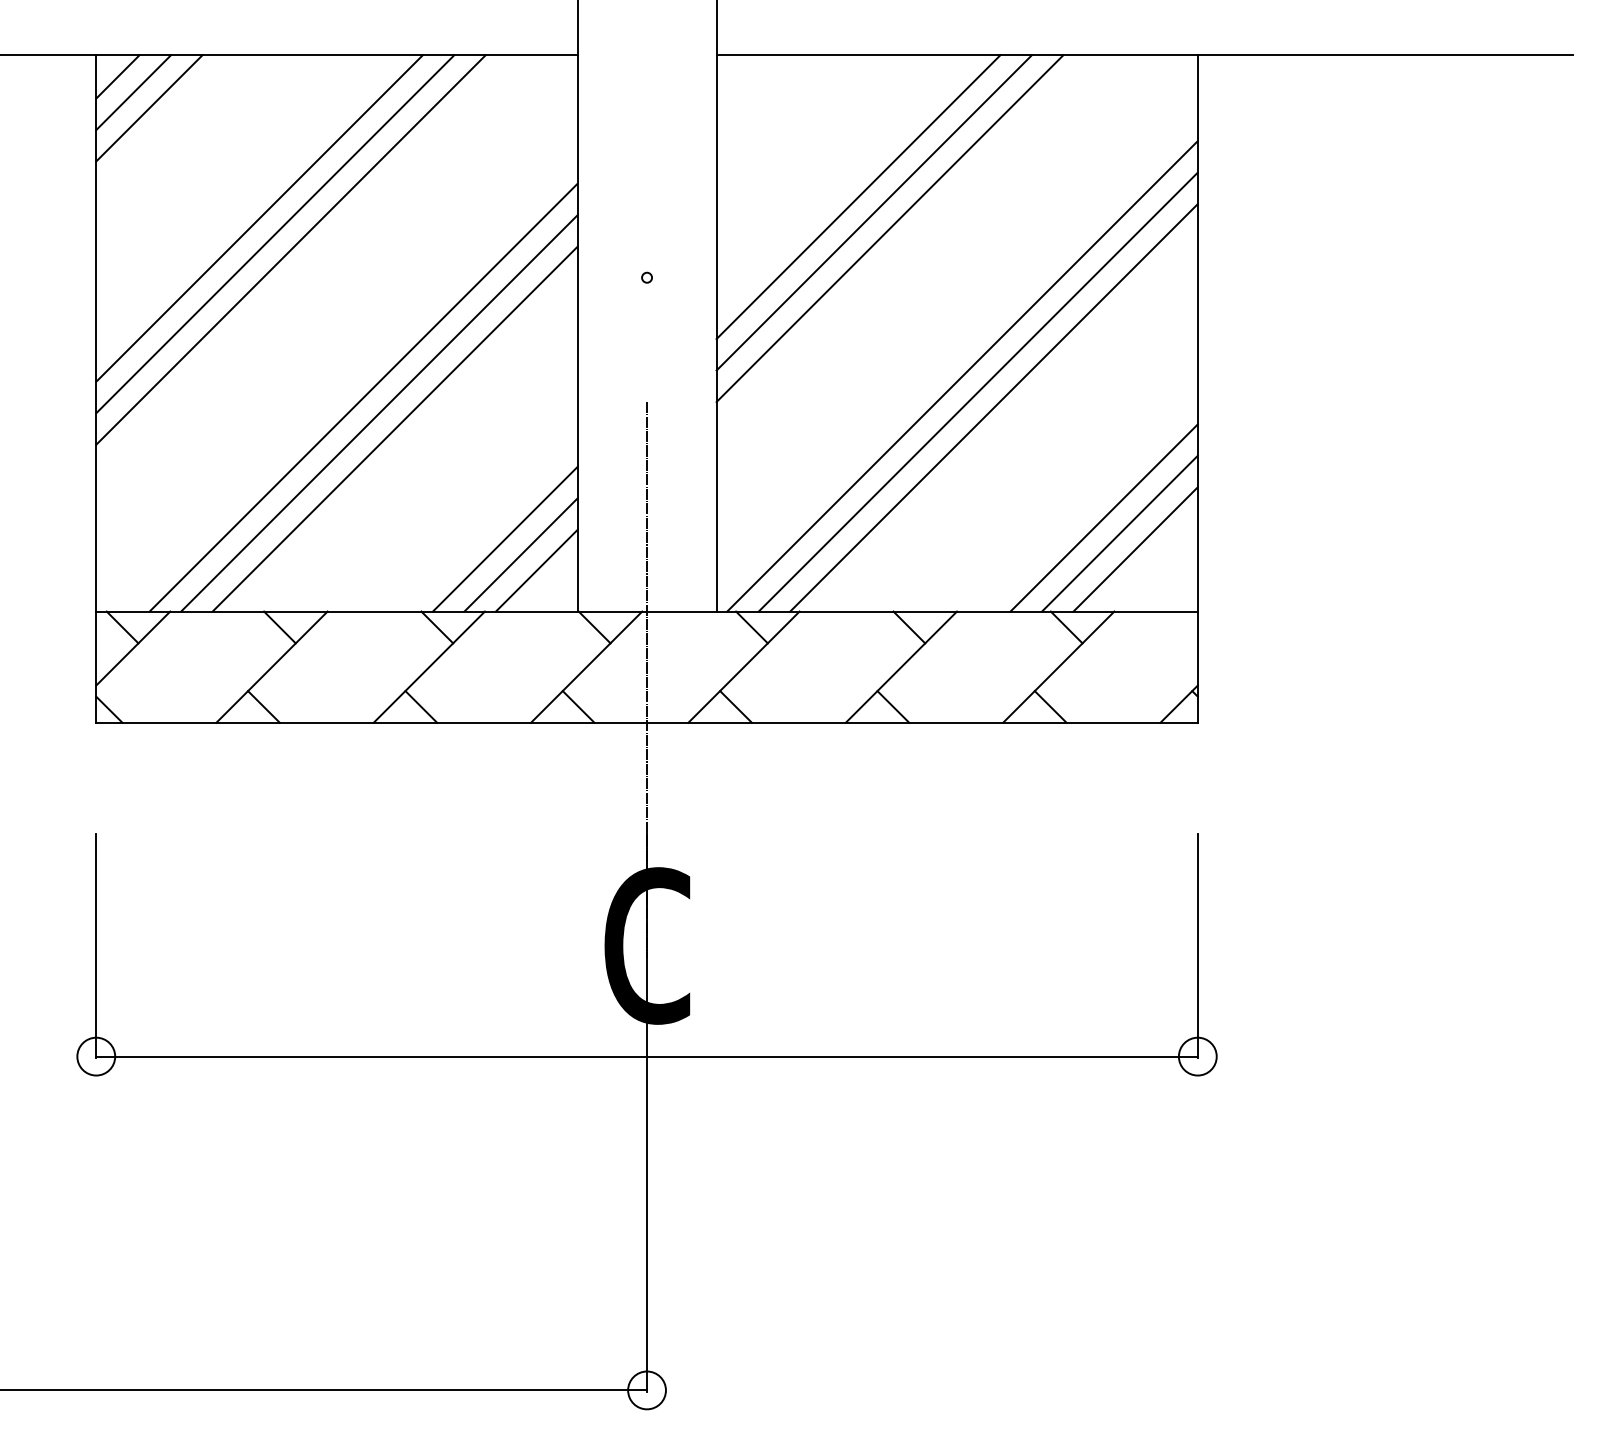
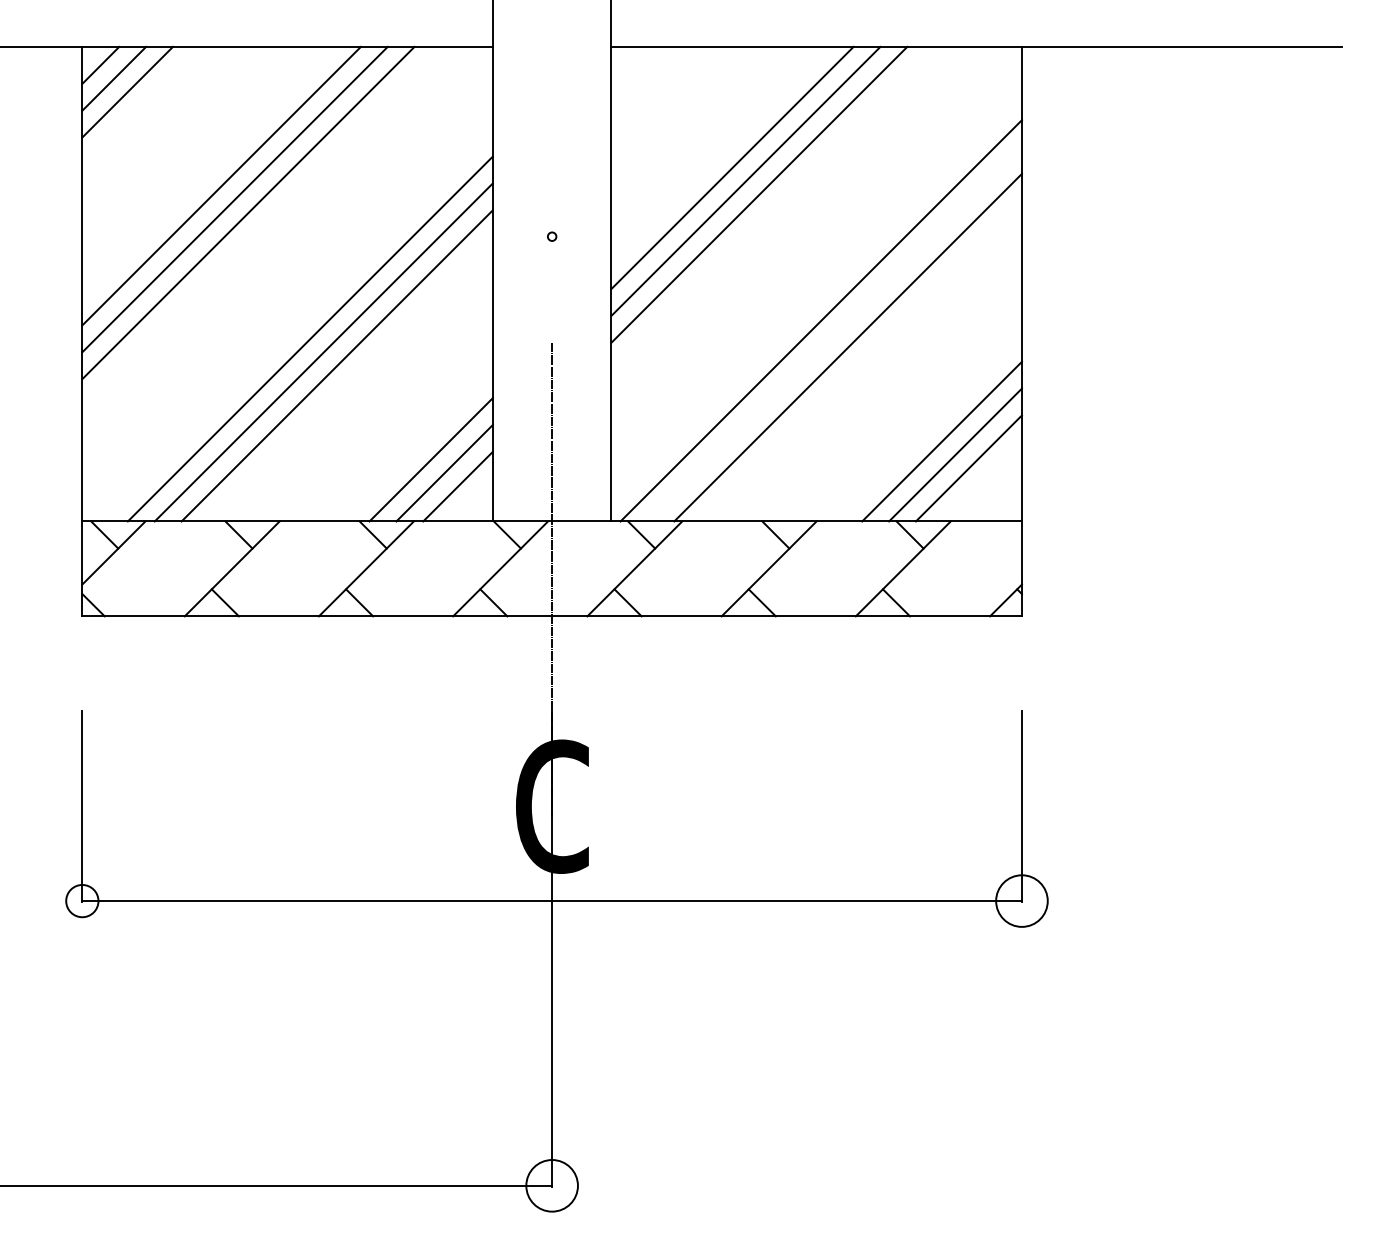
line: (977, 391) -> (834, 333), removed
circle: (1197, 1056) -> (1021, 900), size x1.6
circle: (646, 1390) -> (551, 1185), size x1.6

